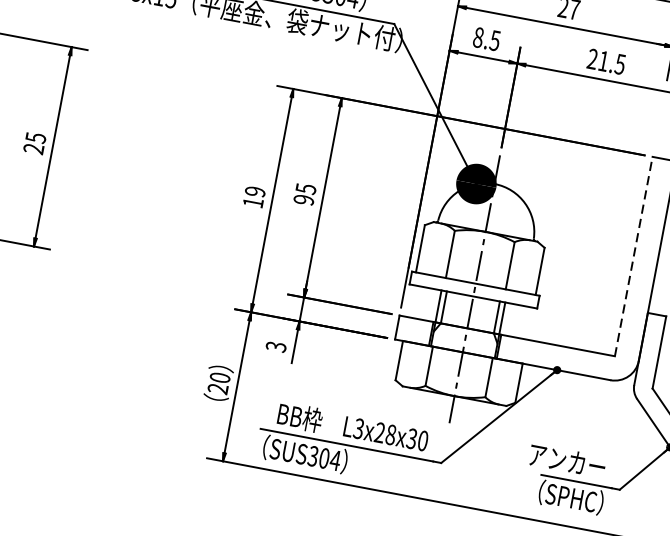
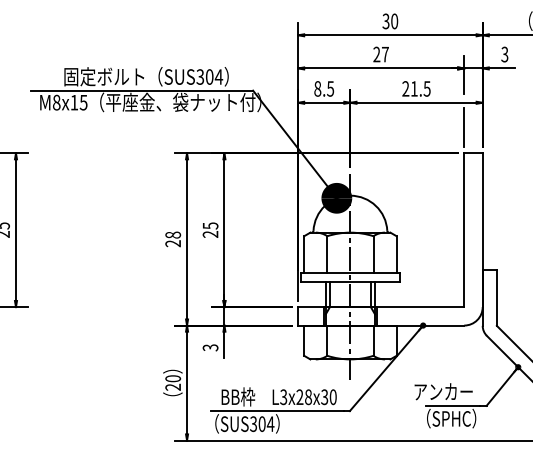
line: (659, 123) -> (464, 127), added
text: (254, 197) -> (173, 239), 19 -> 28
text: (303, 200) -> (210, 234), 95 -> 25
line: (633, 257) -> (464, 230), dashed -> solid

